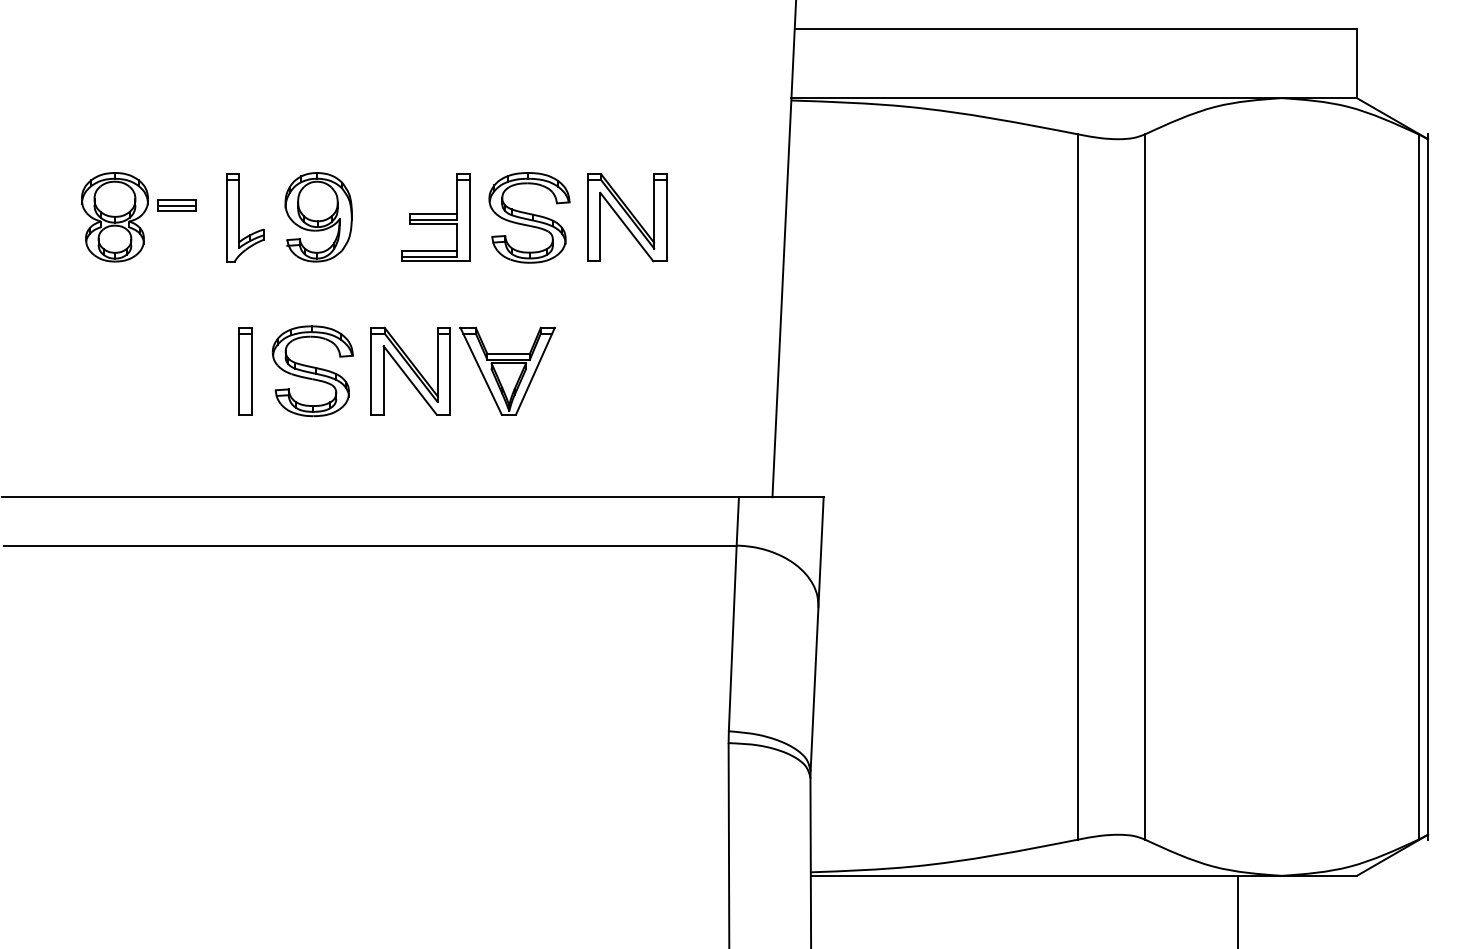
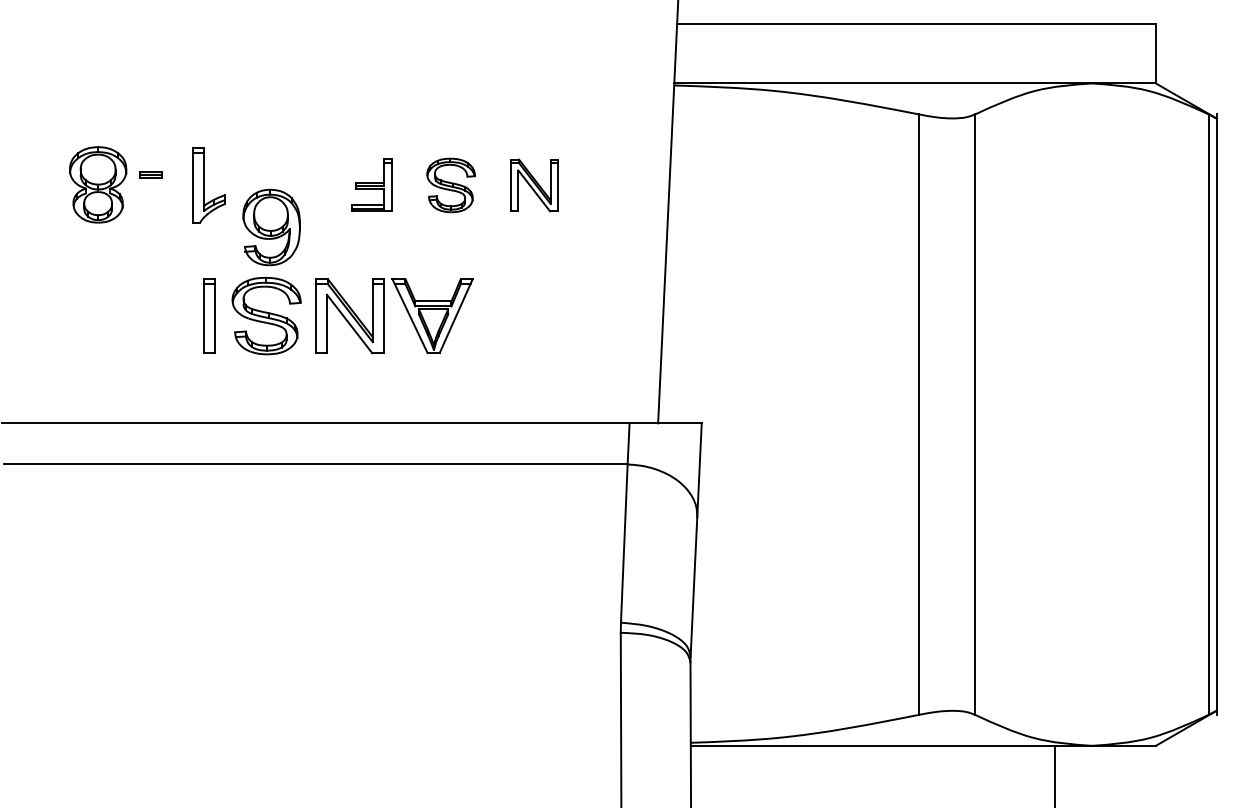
part: (176, 205) -> (150, 174), size x0.7
part: (318, 217) -> (271, 227), moved
part: (435, 217) -> (371, 185), size x0.7
part: (529, 217) -> (451, 185), size x0.7
part: (627, 217) -> (534, 185), size x0.7

